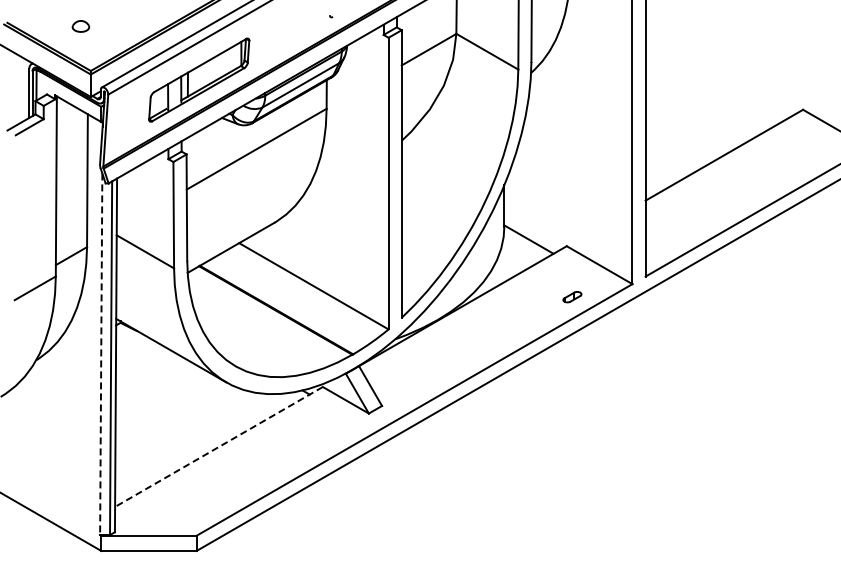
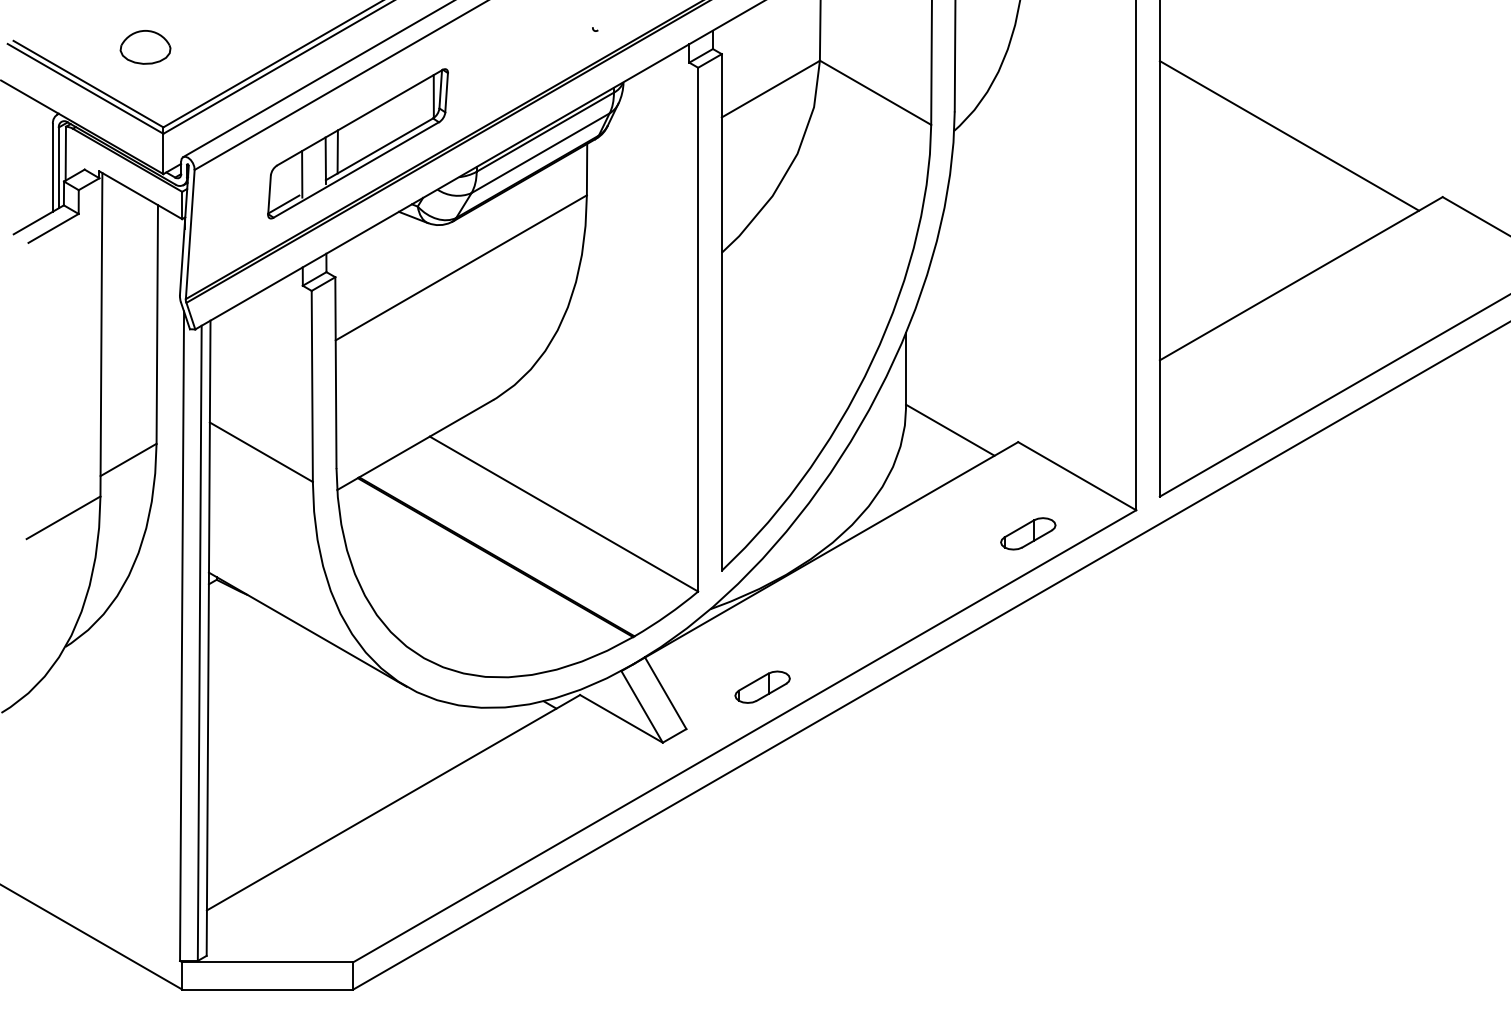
part: (80, 26) -> (144, 47), size x1.67
line: (717, 75) -> (1288, 135), added
part: (572, 296) -> (1028, 532), size x1.67
line: (101, 354) -> (182, 636), dashed -> solid
part: (424, 382) -> (762, 686), added
line: (218, 446) -> (392, 801), dashed -> solid

